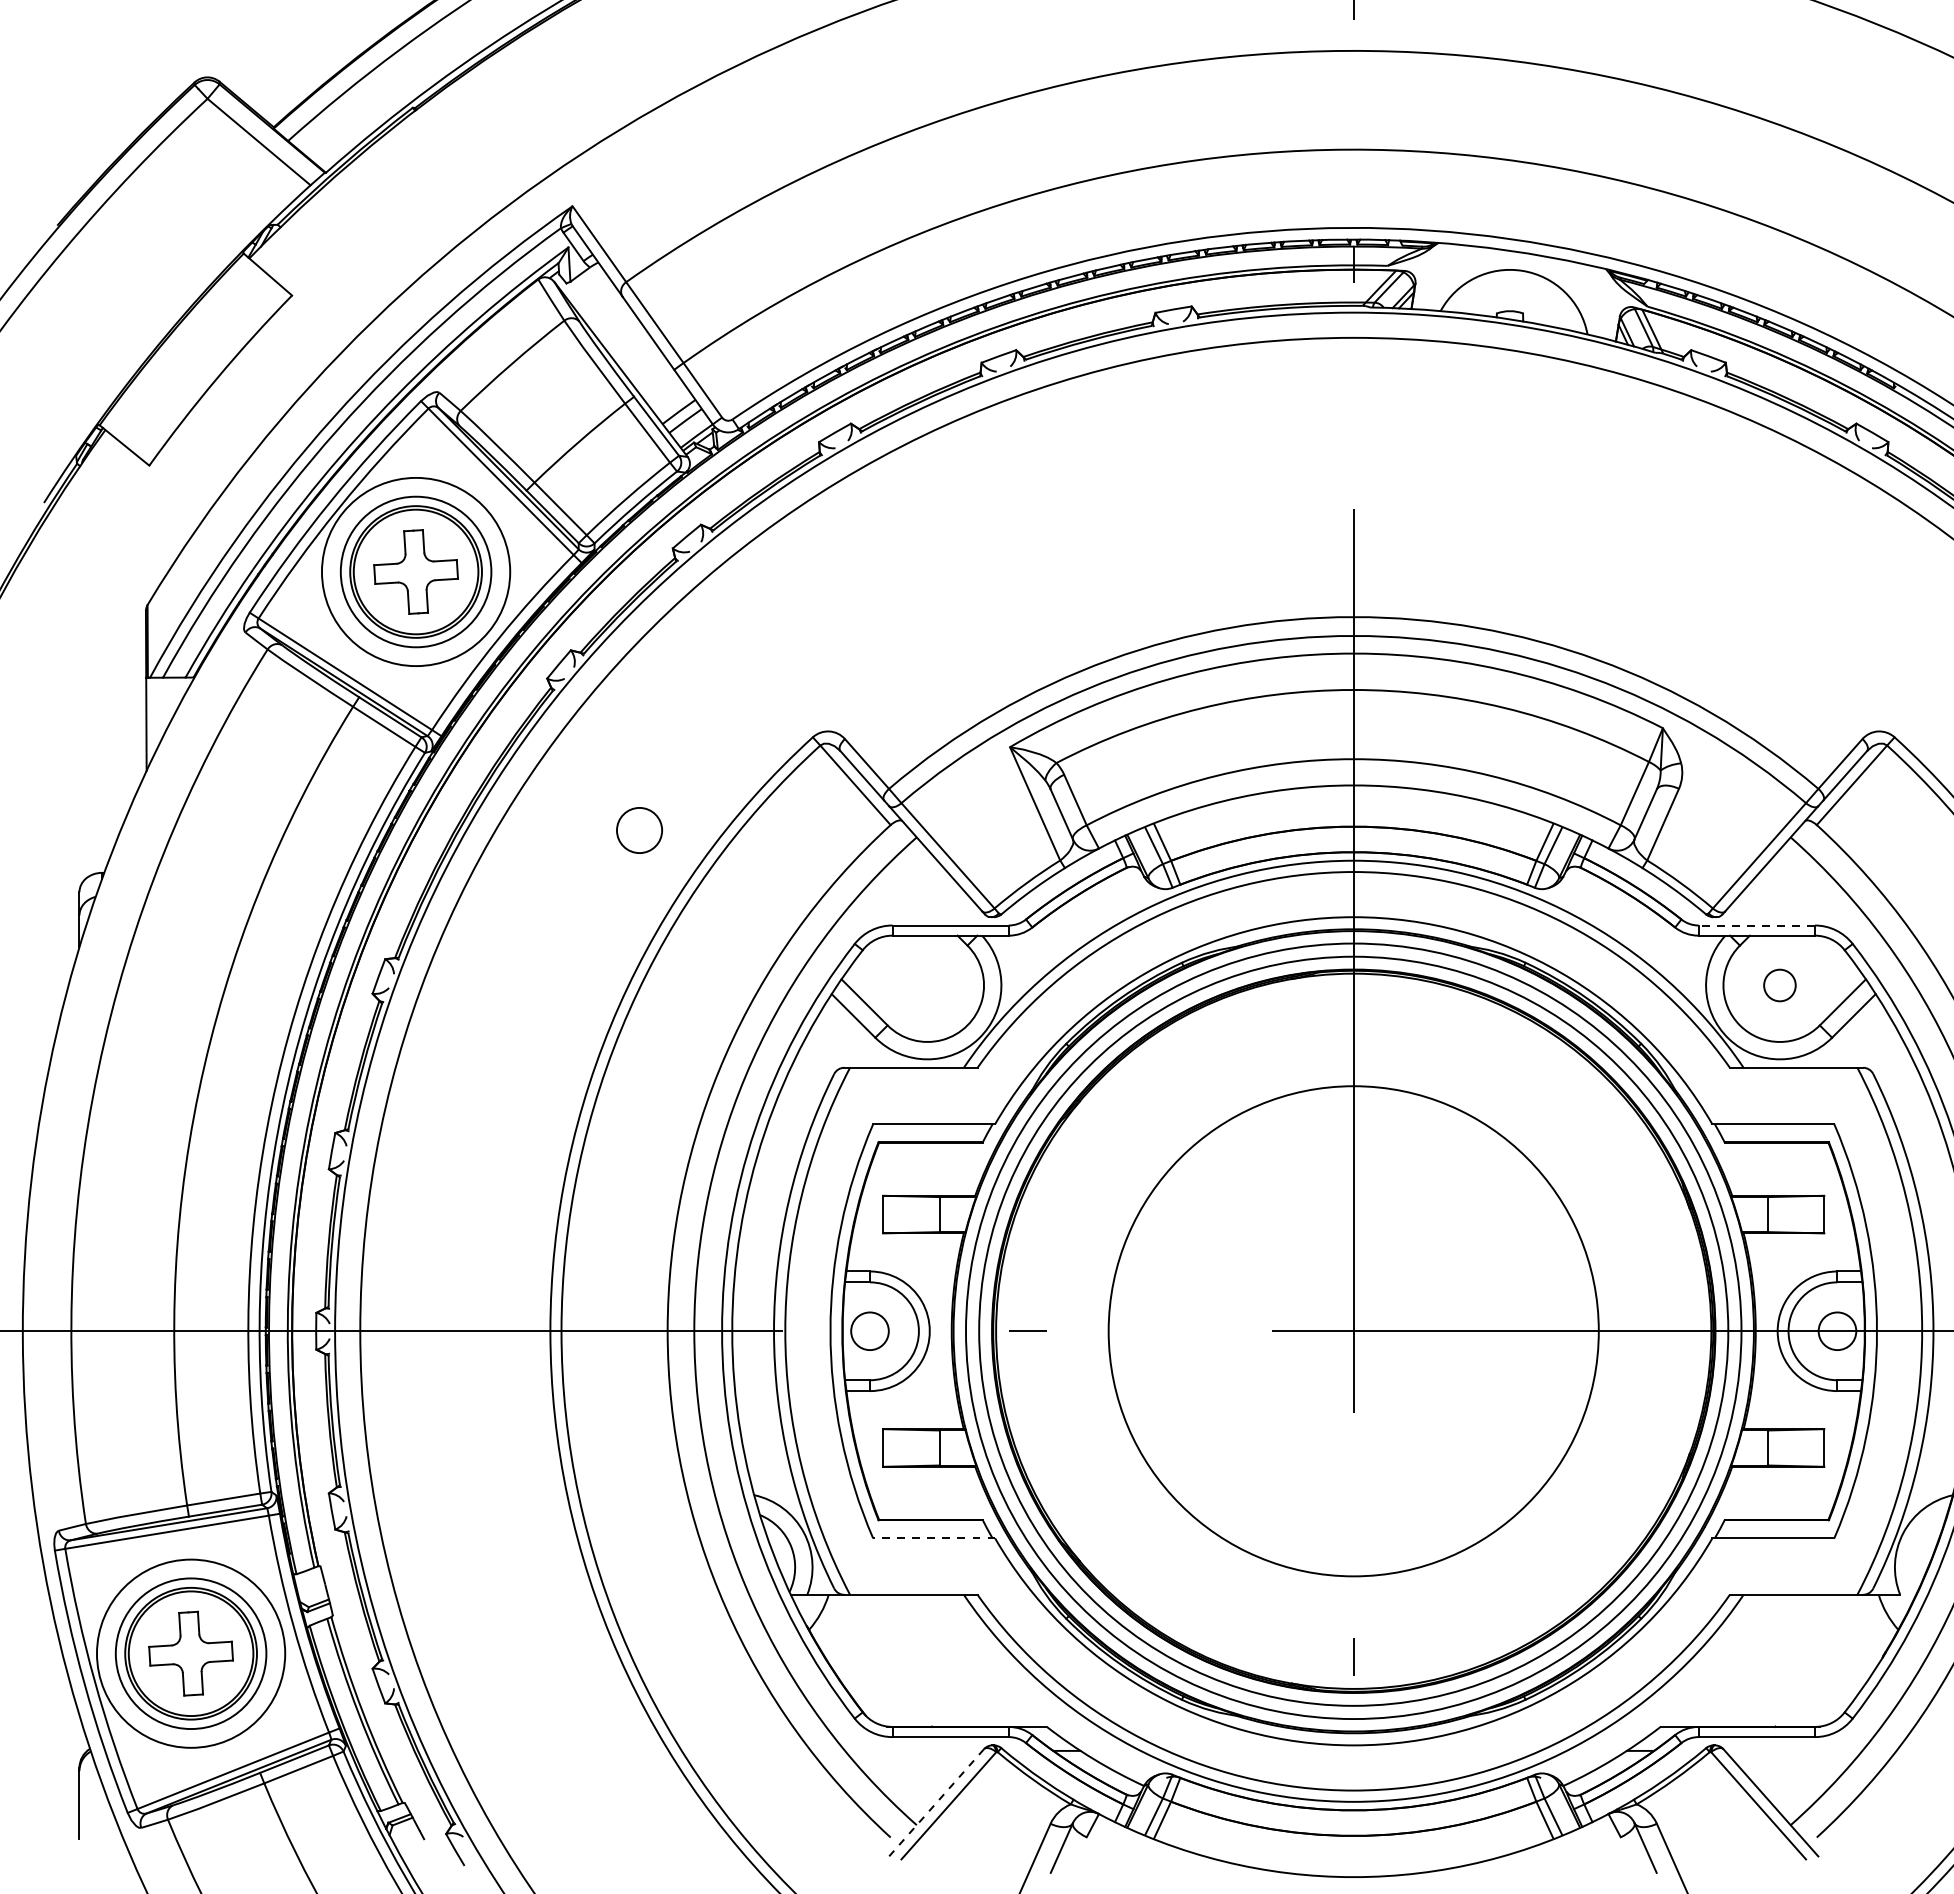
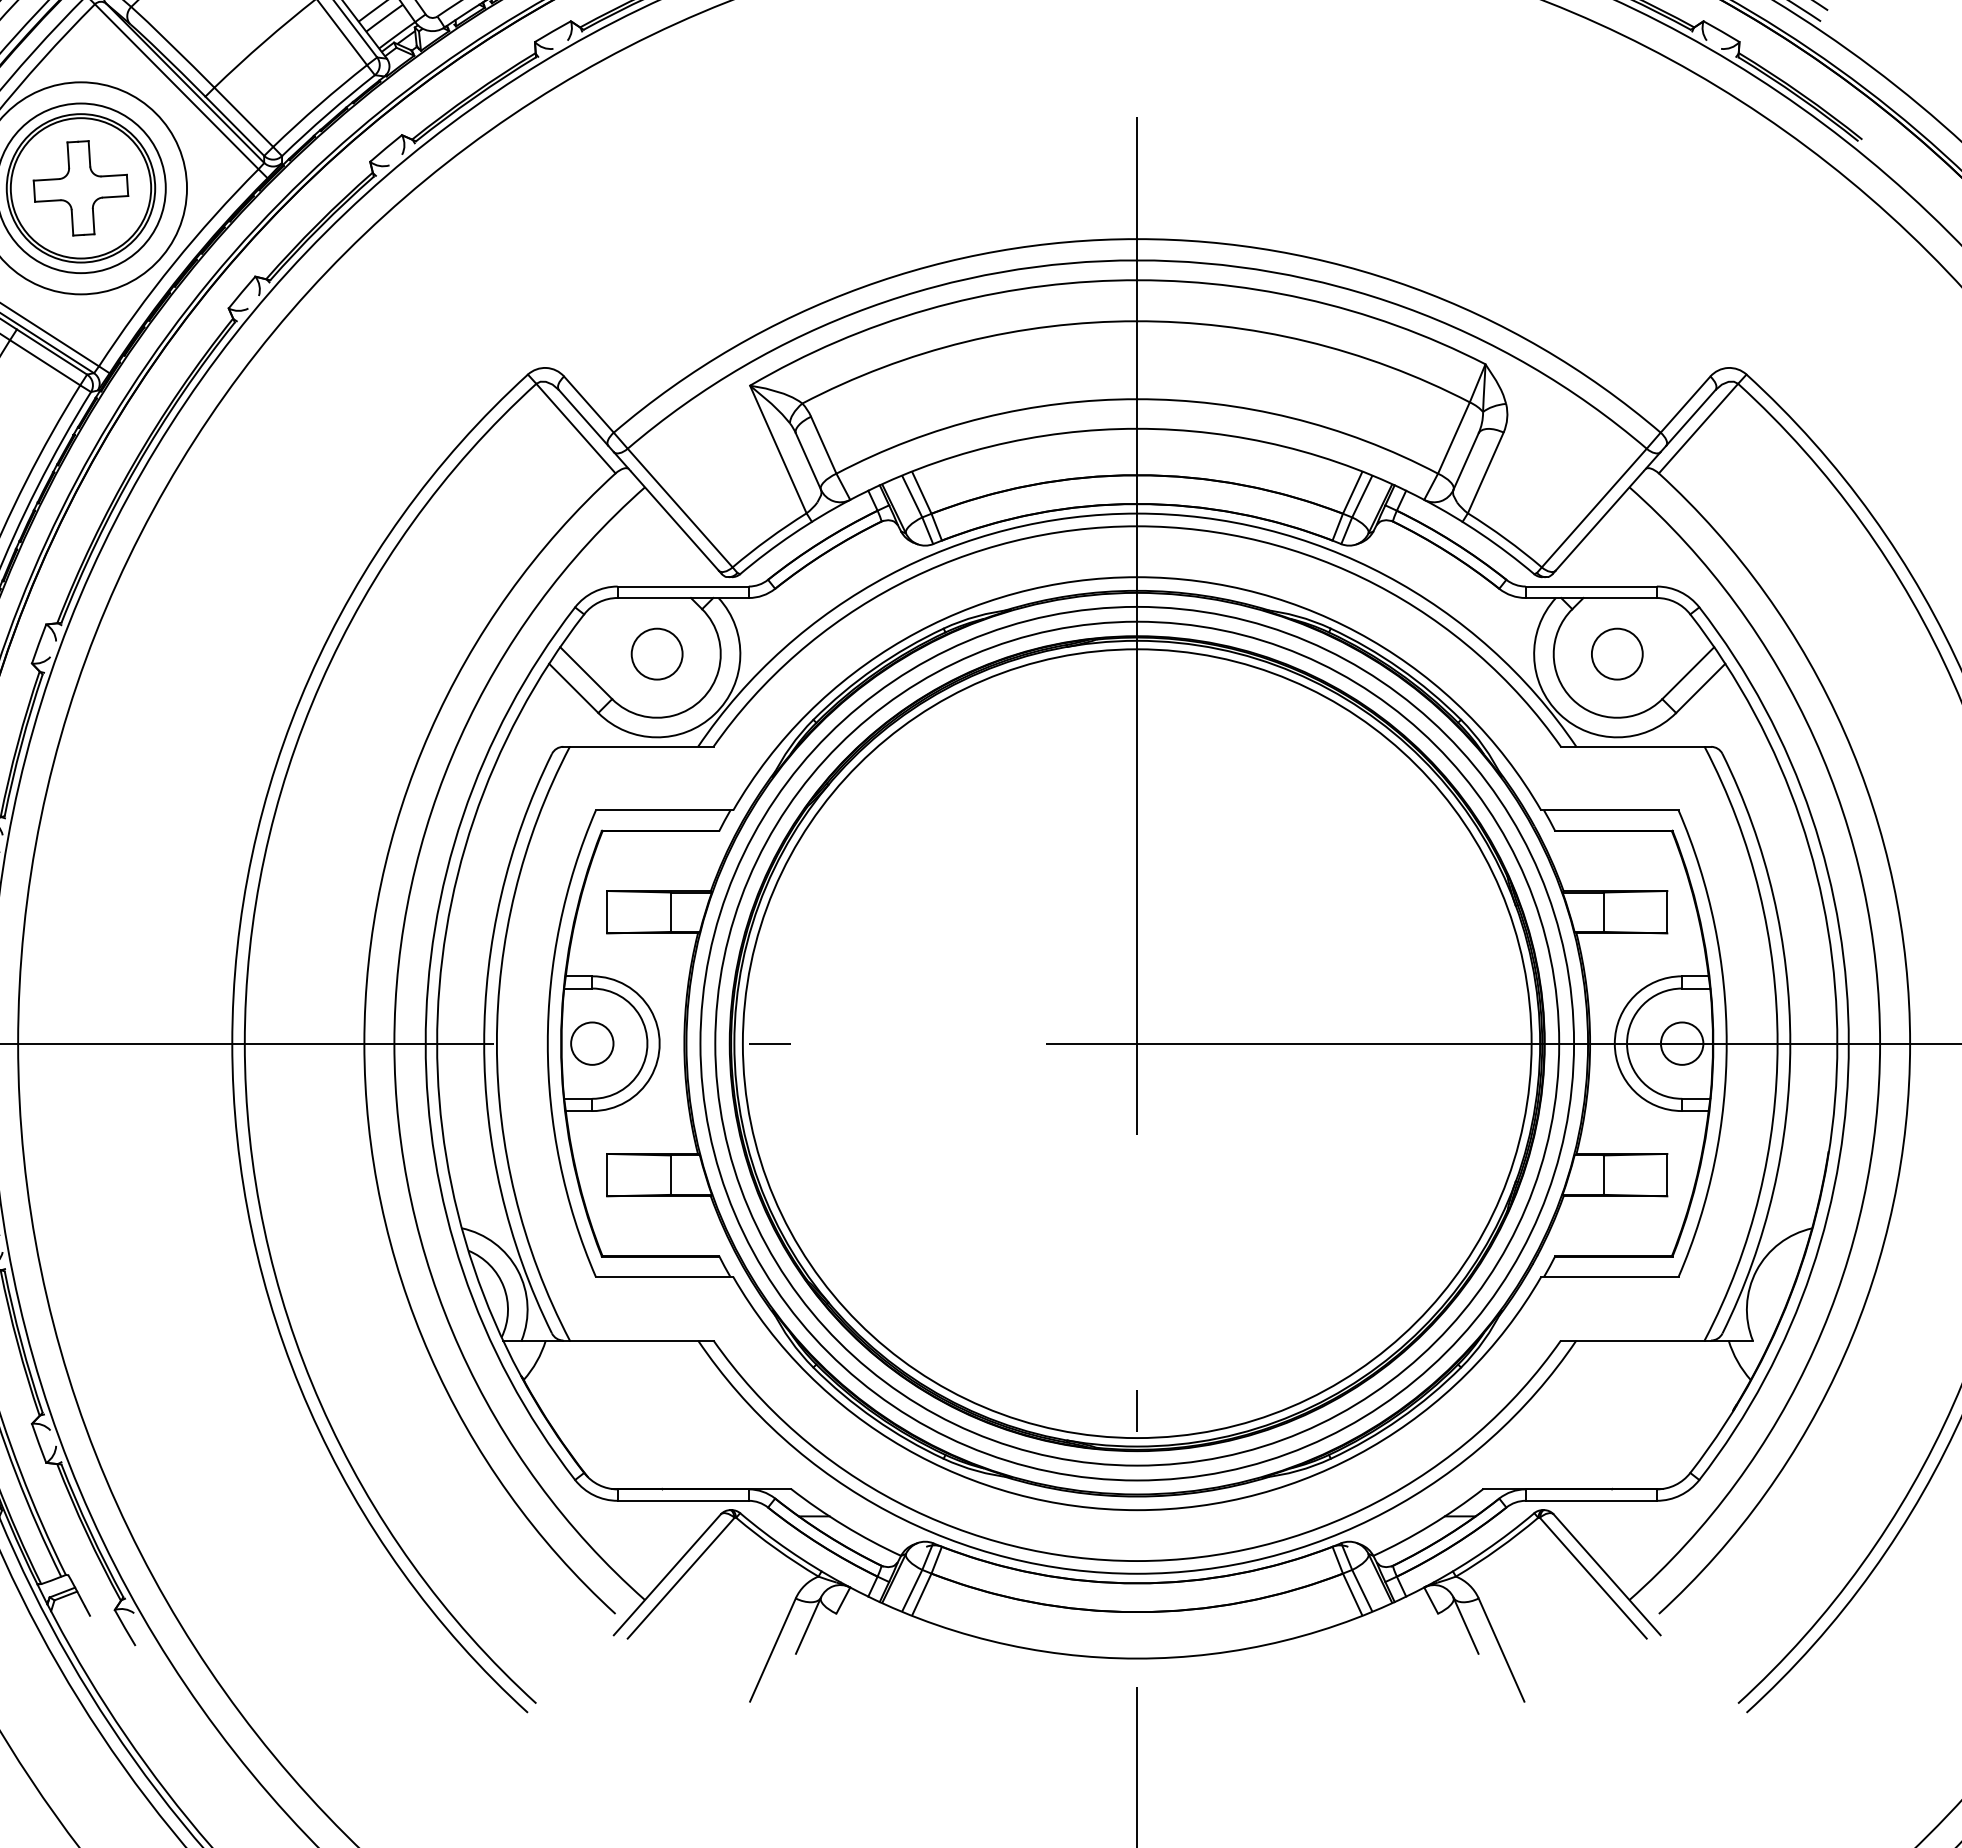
circle: (639, 830) -> (657, 654), moved
line: (1756, 925) -> (1590, 586), dashed -> solid
circle: (1779, 985) -> (1616, 654), size x1.43
circle: (1353, 1331) -> (1136, 1043), size x1.43
line: (934, 1538) -> (664, 1277), dashed -> solid
line: (936, 1802) -> (667, 1574), dashed -> solid

